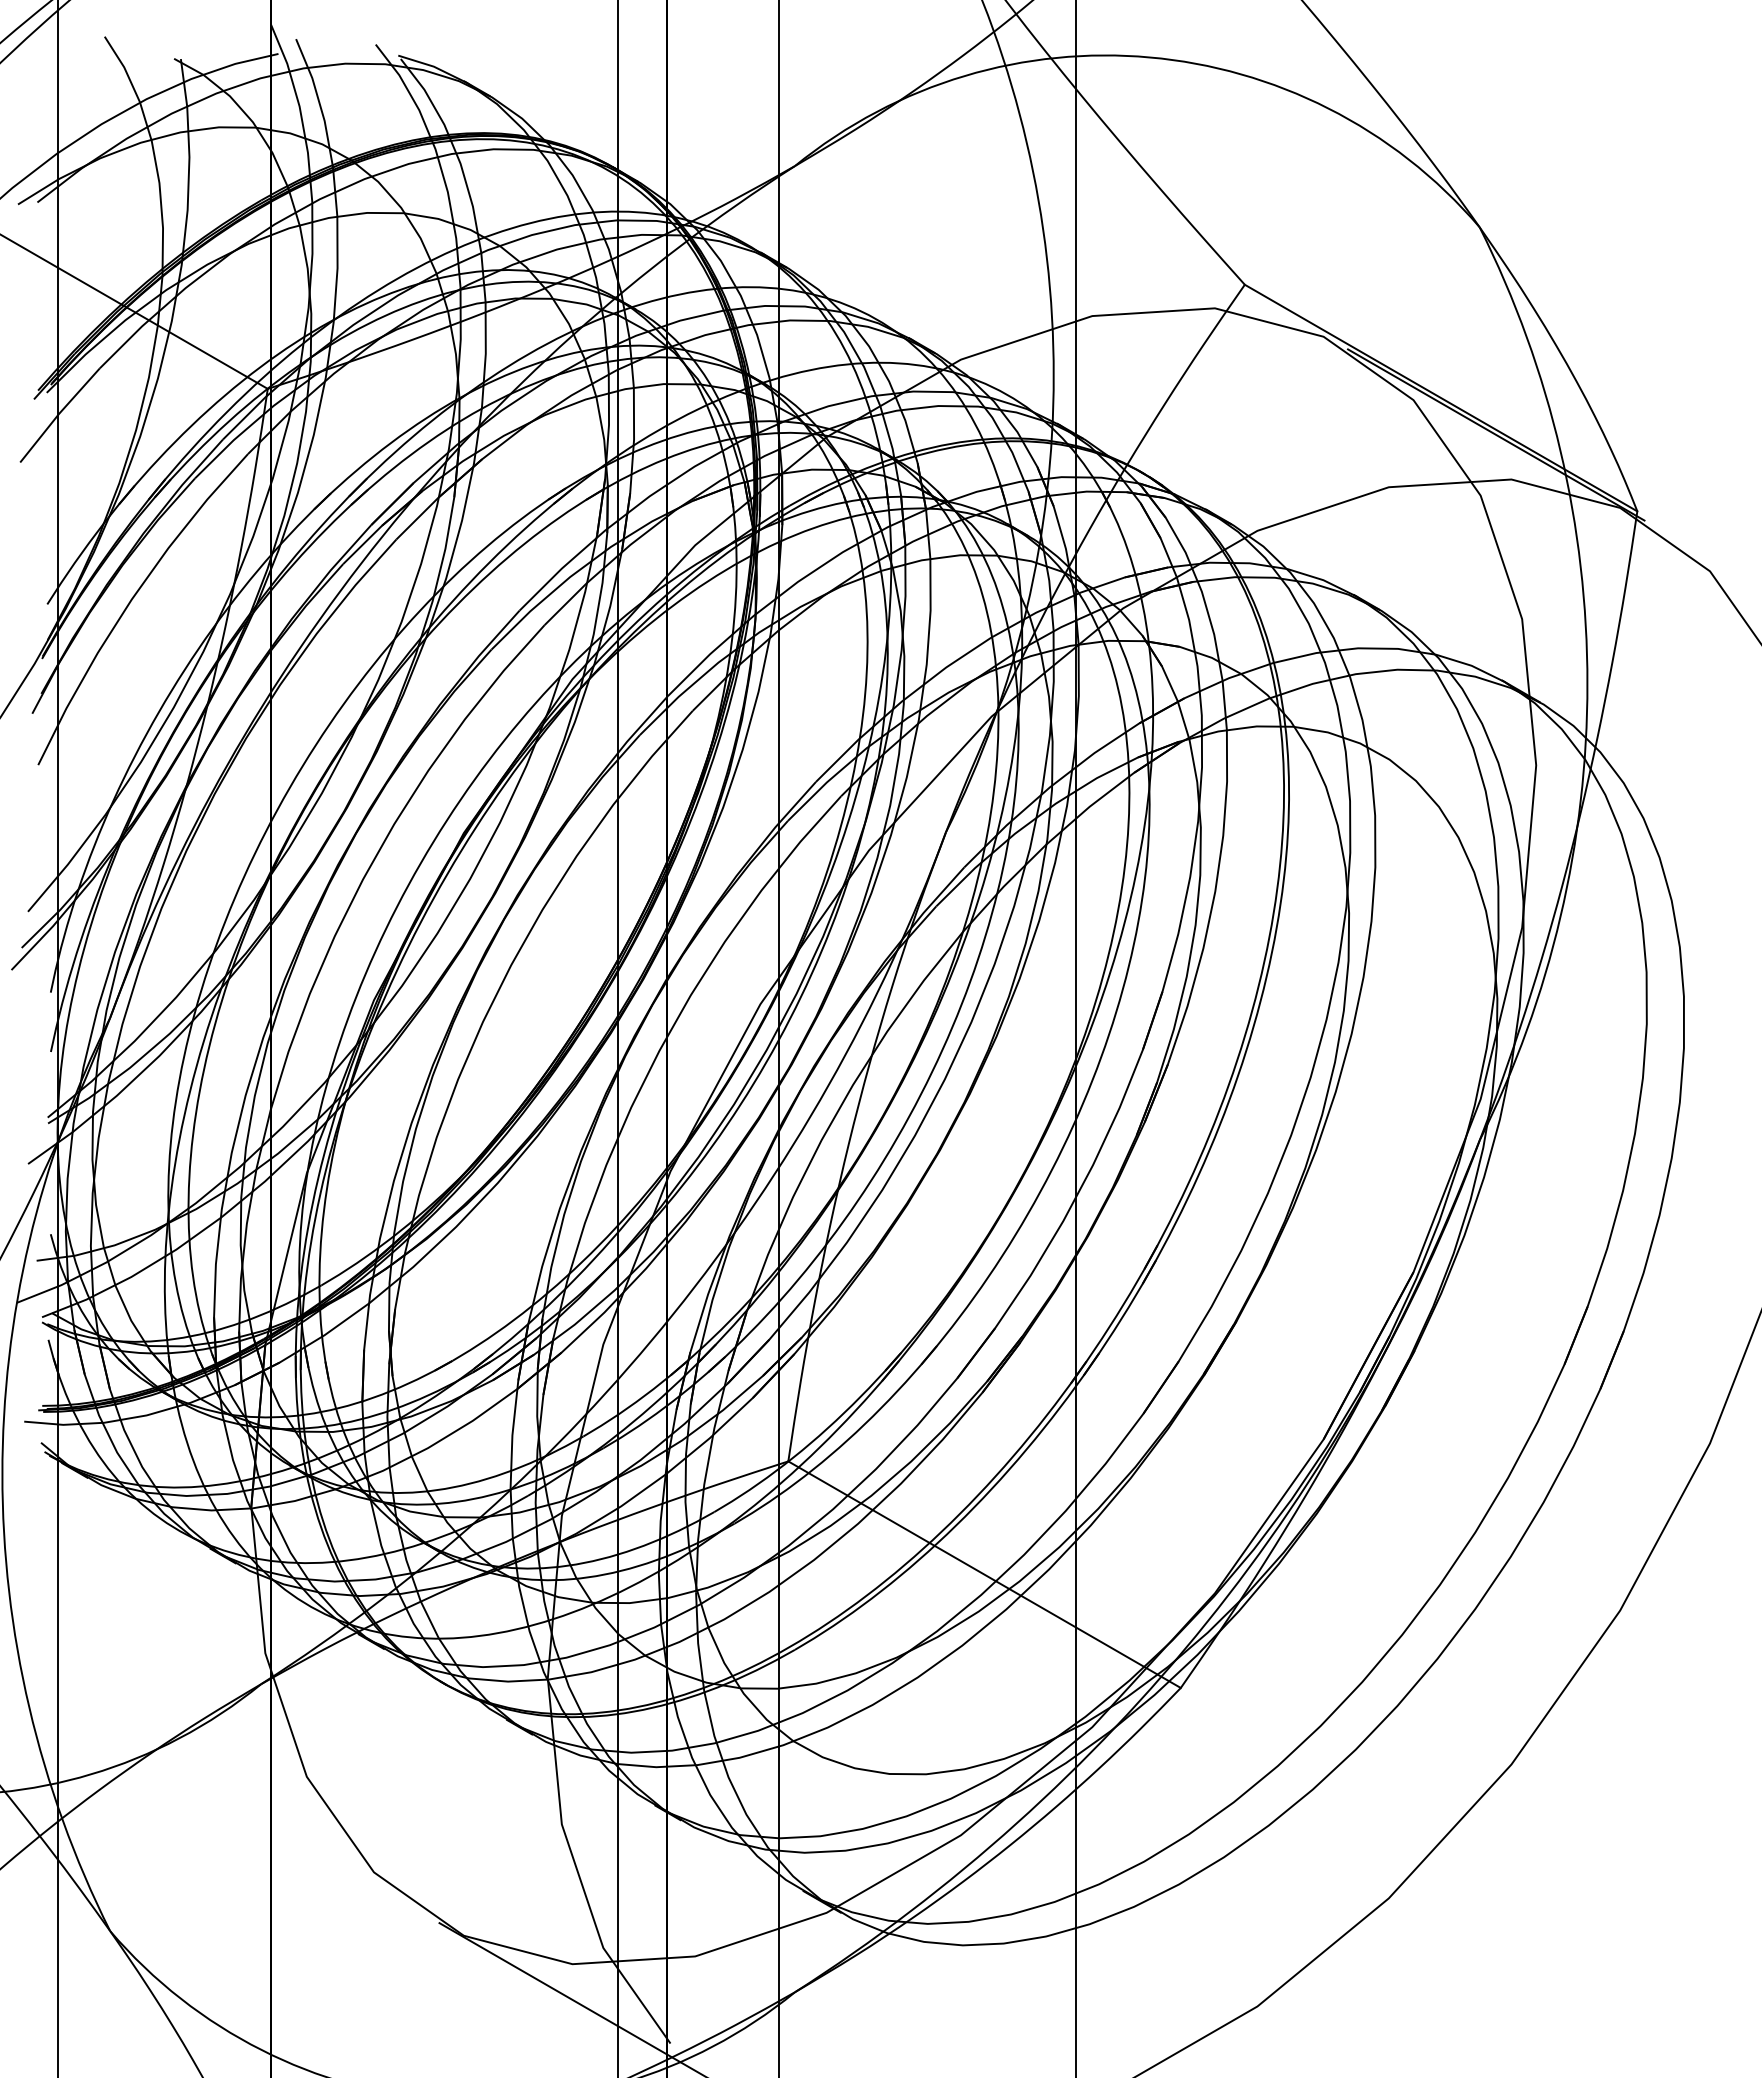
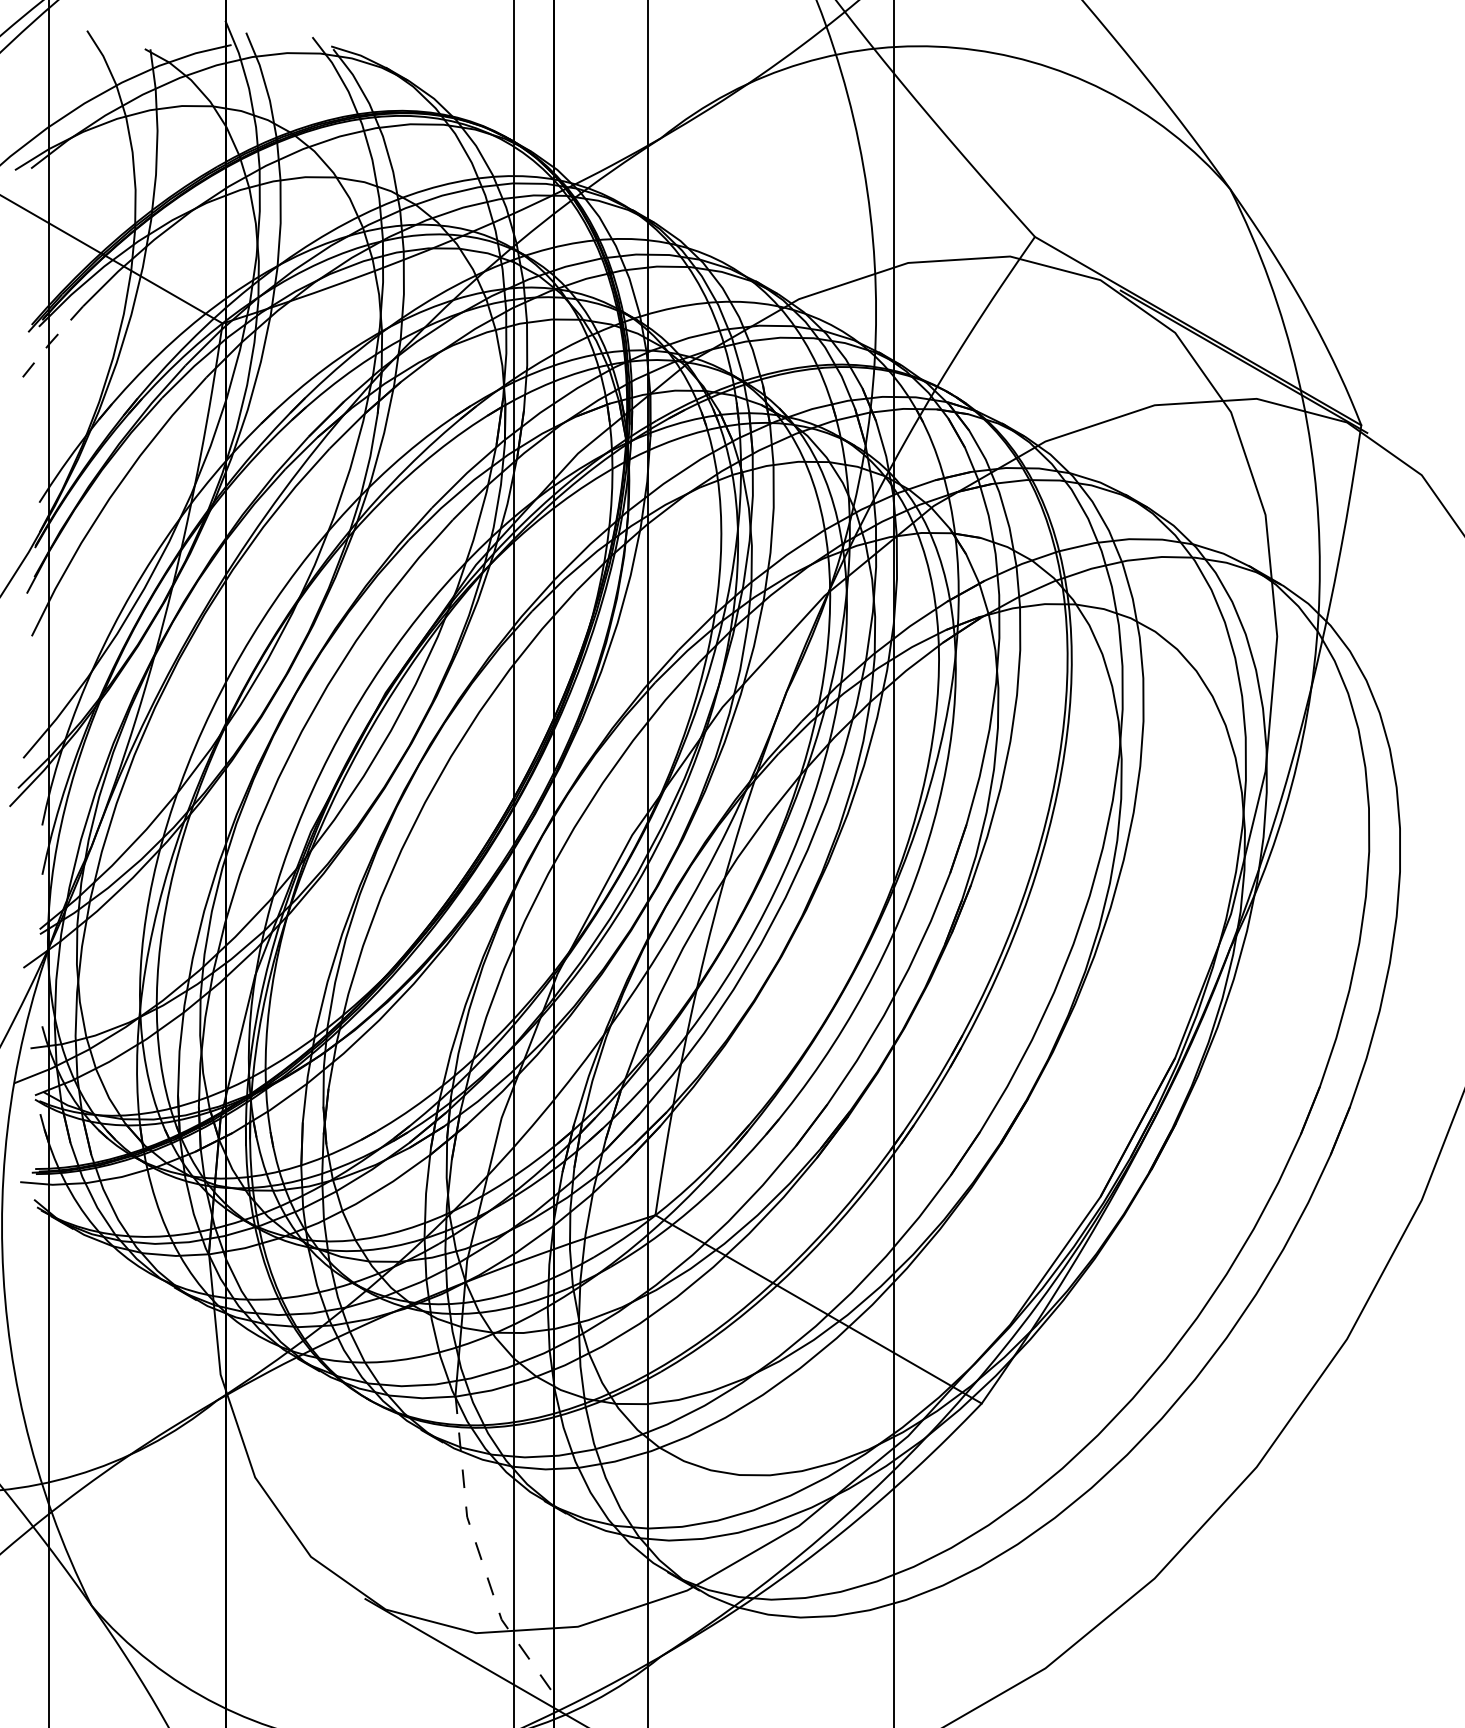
line: (59, 413) -> (49, 343), solid -> dashed
line: (578, 1872) -> (481, 1556), solid -> dashed

